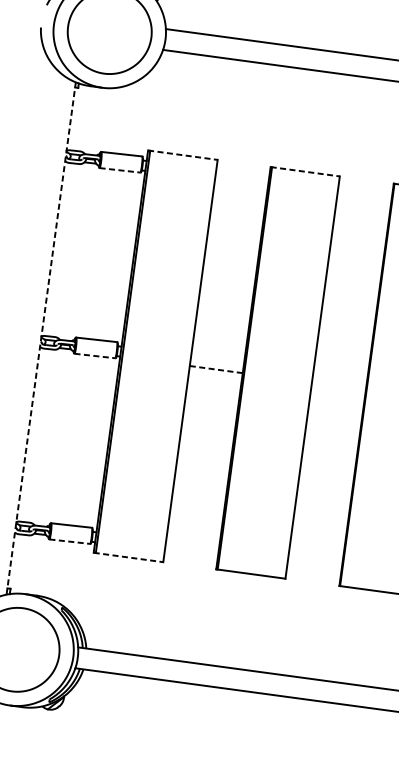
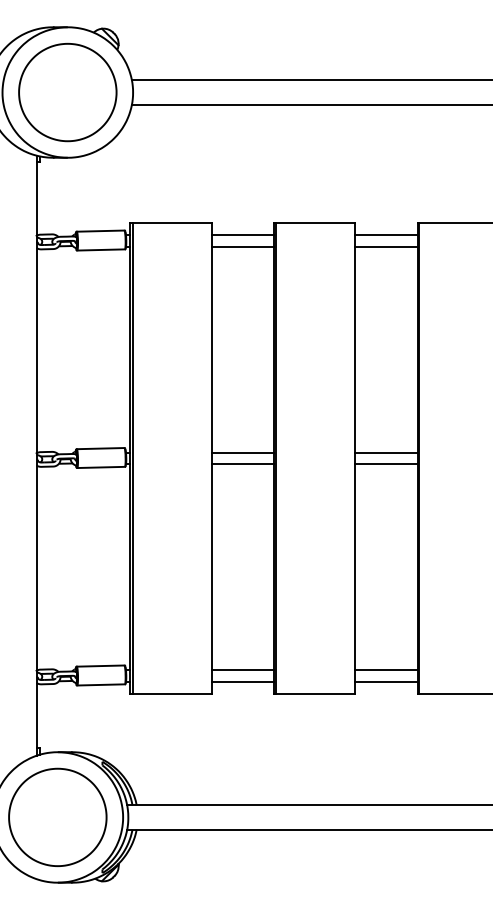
line: (183, 155) -> (171, 222), dashed -> solid
line: (120, 169) -> (101, 249), dashed -> solid
line: (305, 171) -> (314, 222), dashed -> solid
line: (242, 174) -> (242, 235), added
line: (241, 183) -> (242, 246), added
line: (365, 190) -> (386, 235), added
line: (364, 200) -> (386, 246), added
line: (41, 338) -> (36, 455), dashed -> solid
line: (95, 356) -> (101, 467), dashed -> solid
line: (217, 359) -> (242, 452), added
line: (216, 369) -> (243, 464), dashed -> solid
line: (340, 376) -> (386, 452), added
line: (338, 386) -> (386, 464), added
line: (70, 541) -> (101, 684), dashed -> solid
line: (192, 545) -> (242, 670), added
line: (190, 555) -> (242, 681), added
line: (128, 557) -> (171, 693), dashed -> solid
line: (315, 562) -> (386, 670), added
line: (313, 571) -> (386, 681), added

